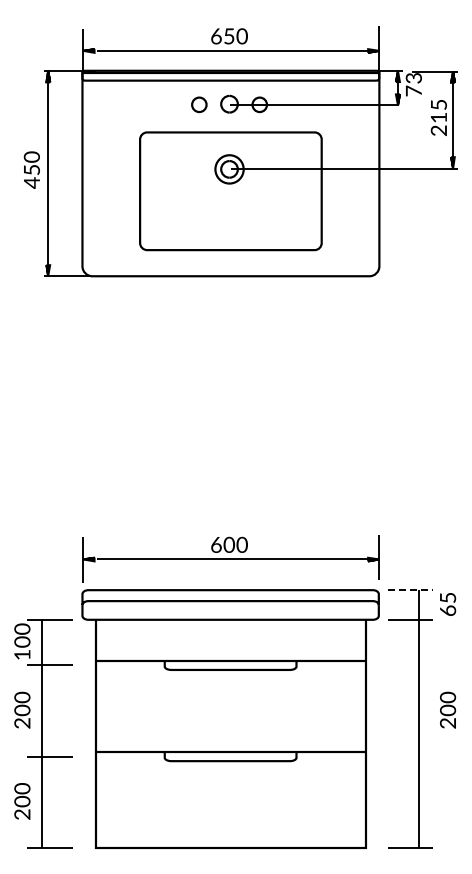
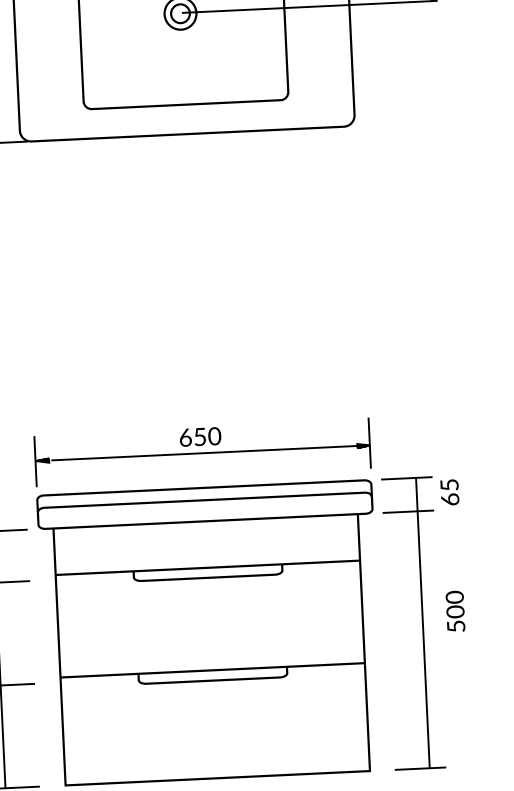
text: (228, 544) -> (199, 436), 600 -> 650
line: (410, 590) -> (406, 478), dashed -> solid
text: (448, 723) -> (456, 626), 200 -> 500

